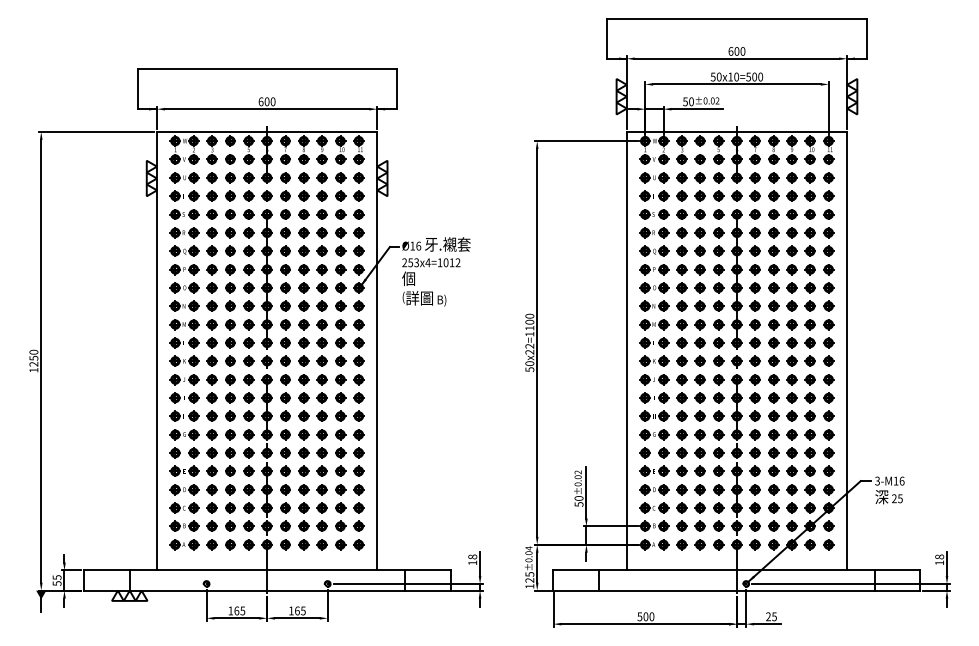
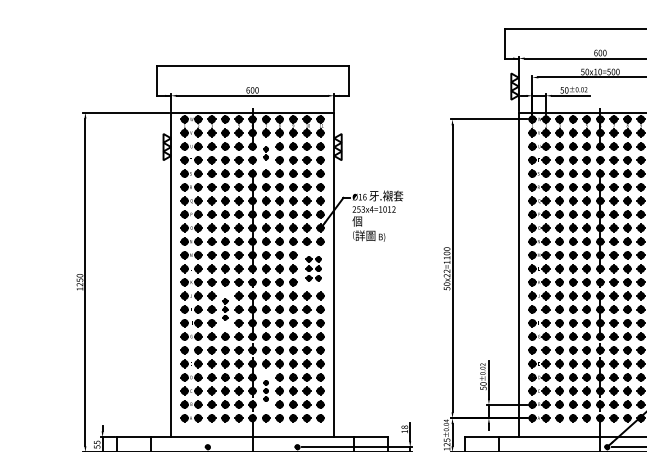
part: (285, 186) -> (266, 153), size x0.6
part: (349, 342) -> (313, 268), size x0.7
part: (230, 397) -> (225, 309), size x0.6
part: (285, 507) -> (266, 390), size x0.6

